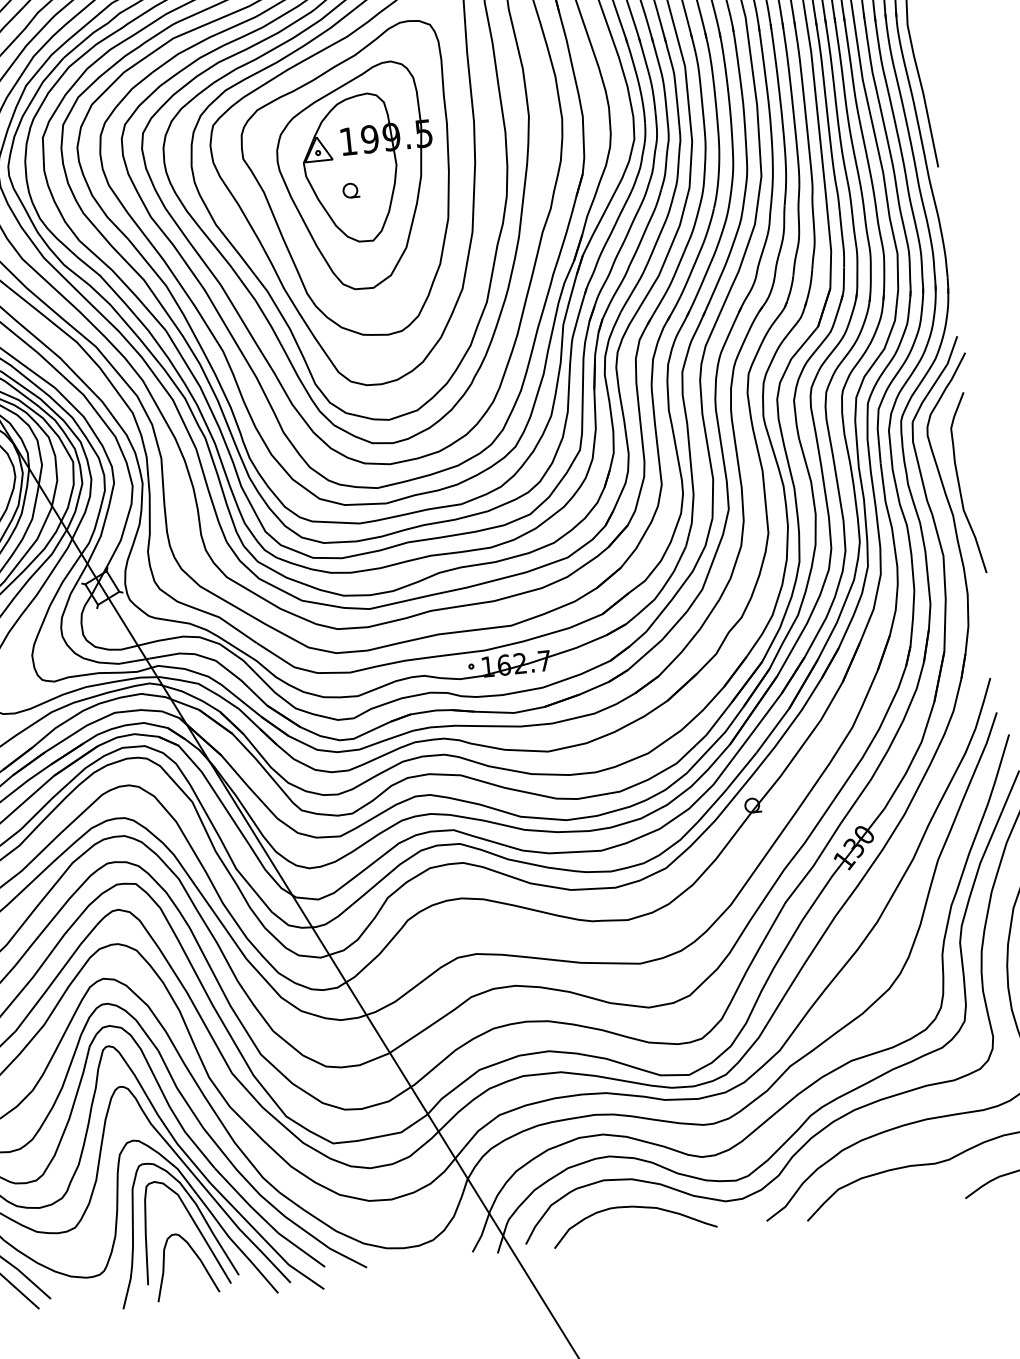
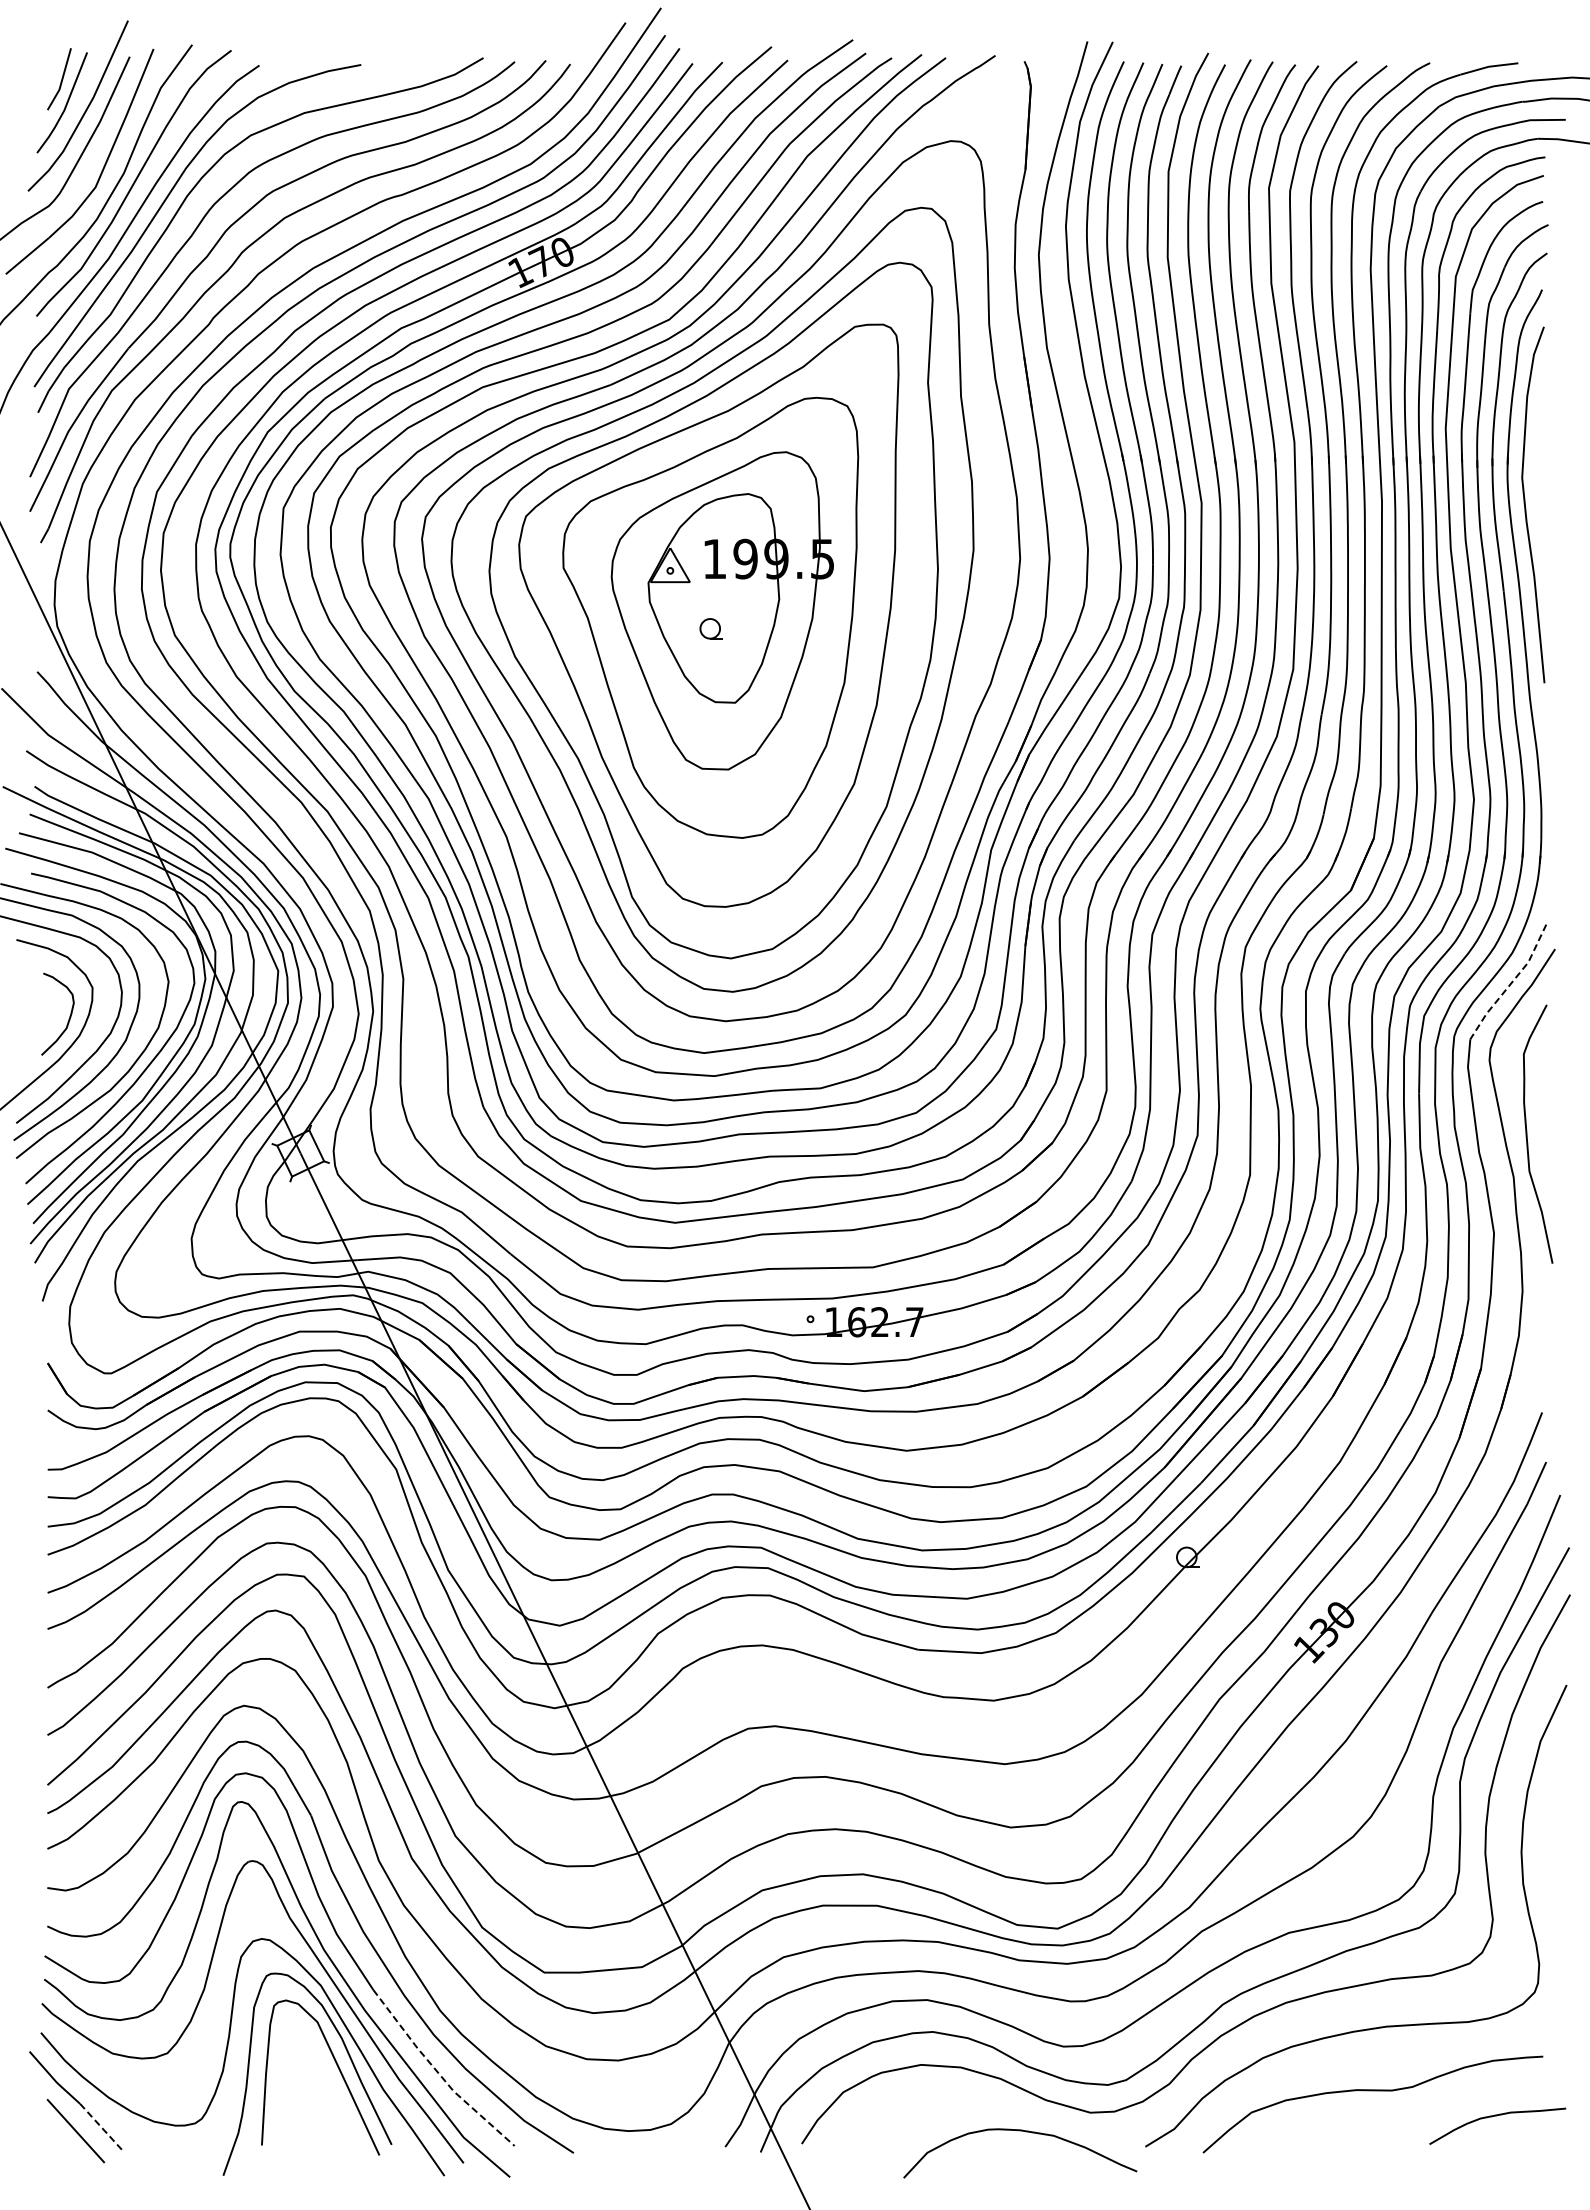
line: (936, 380) -> (1510, 983), solid -> dashed
curve: (636, 1207) -> (1025, 2132), moved
line: (266, 1221) -> (438, 2073), solid -> dashed
curve: (196, 1256) -> (334, 2111), removed
line: (34, 1284) -> (101, 2127), solid -> dashed

